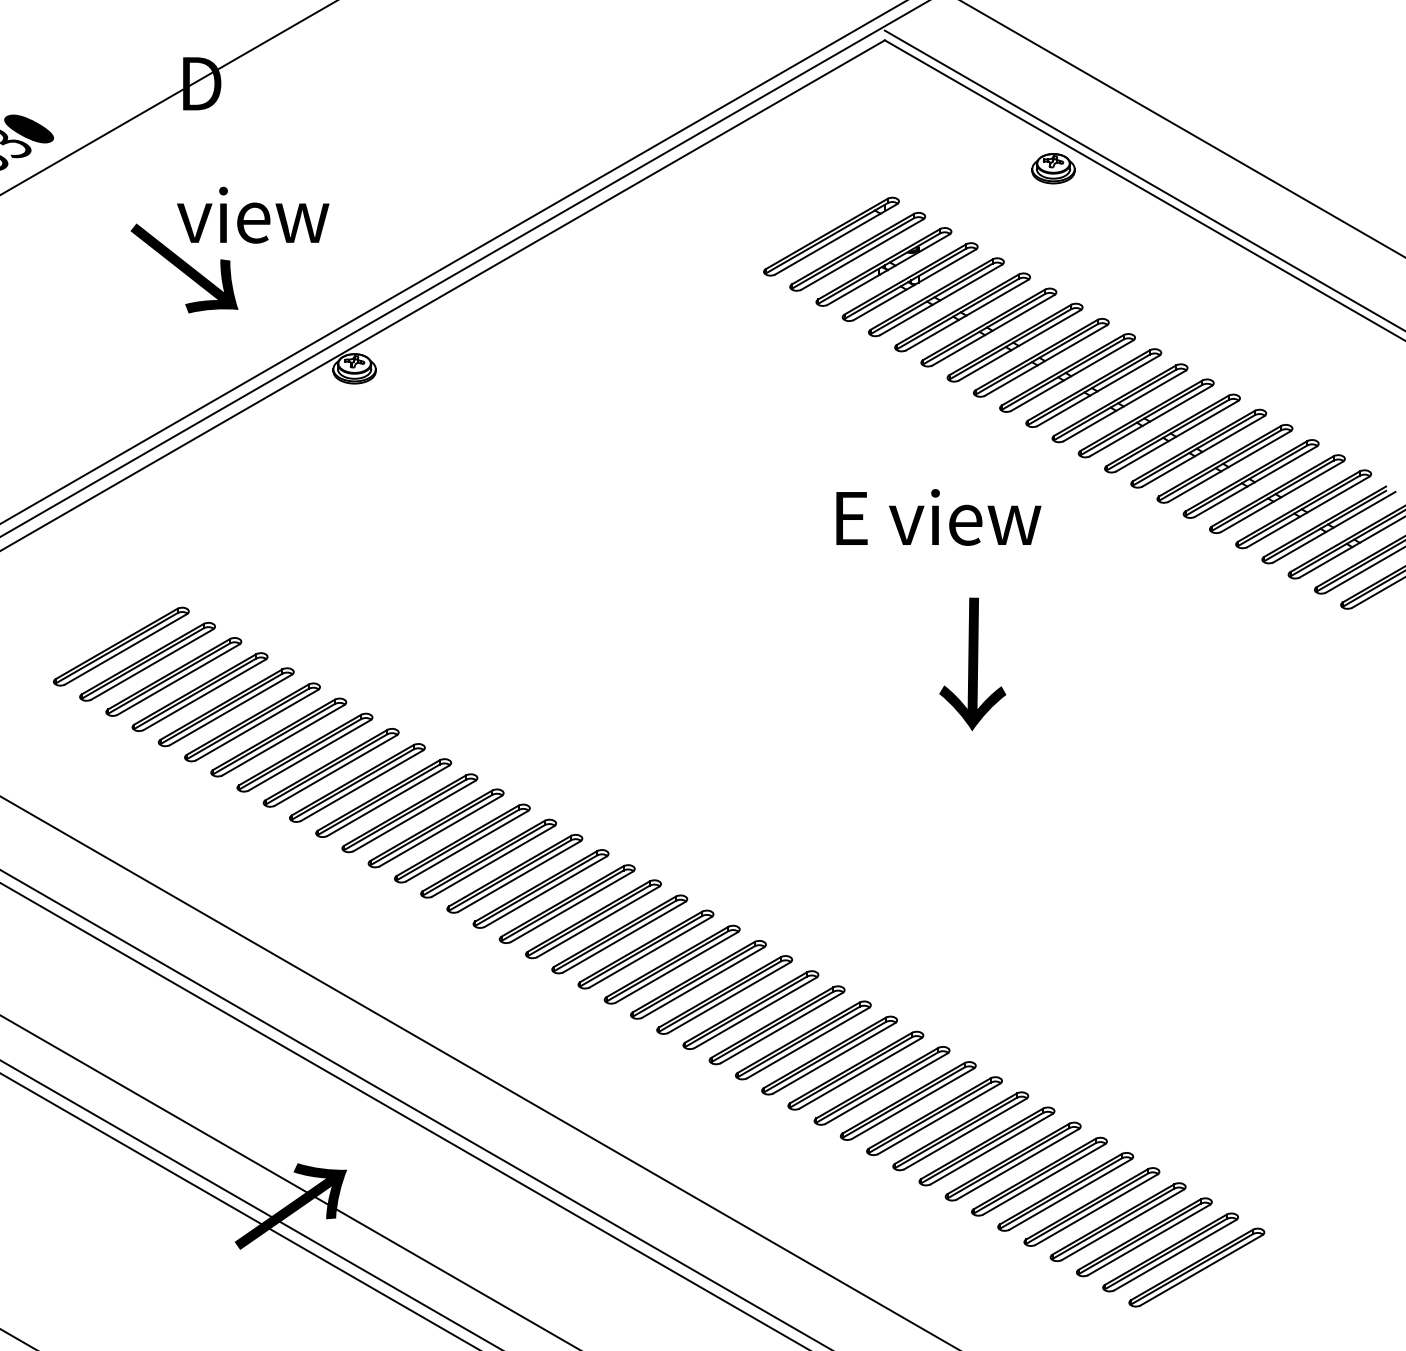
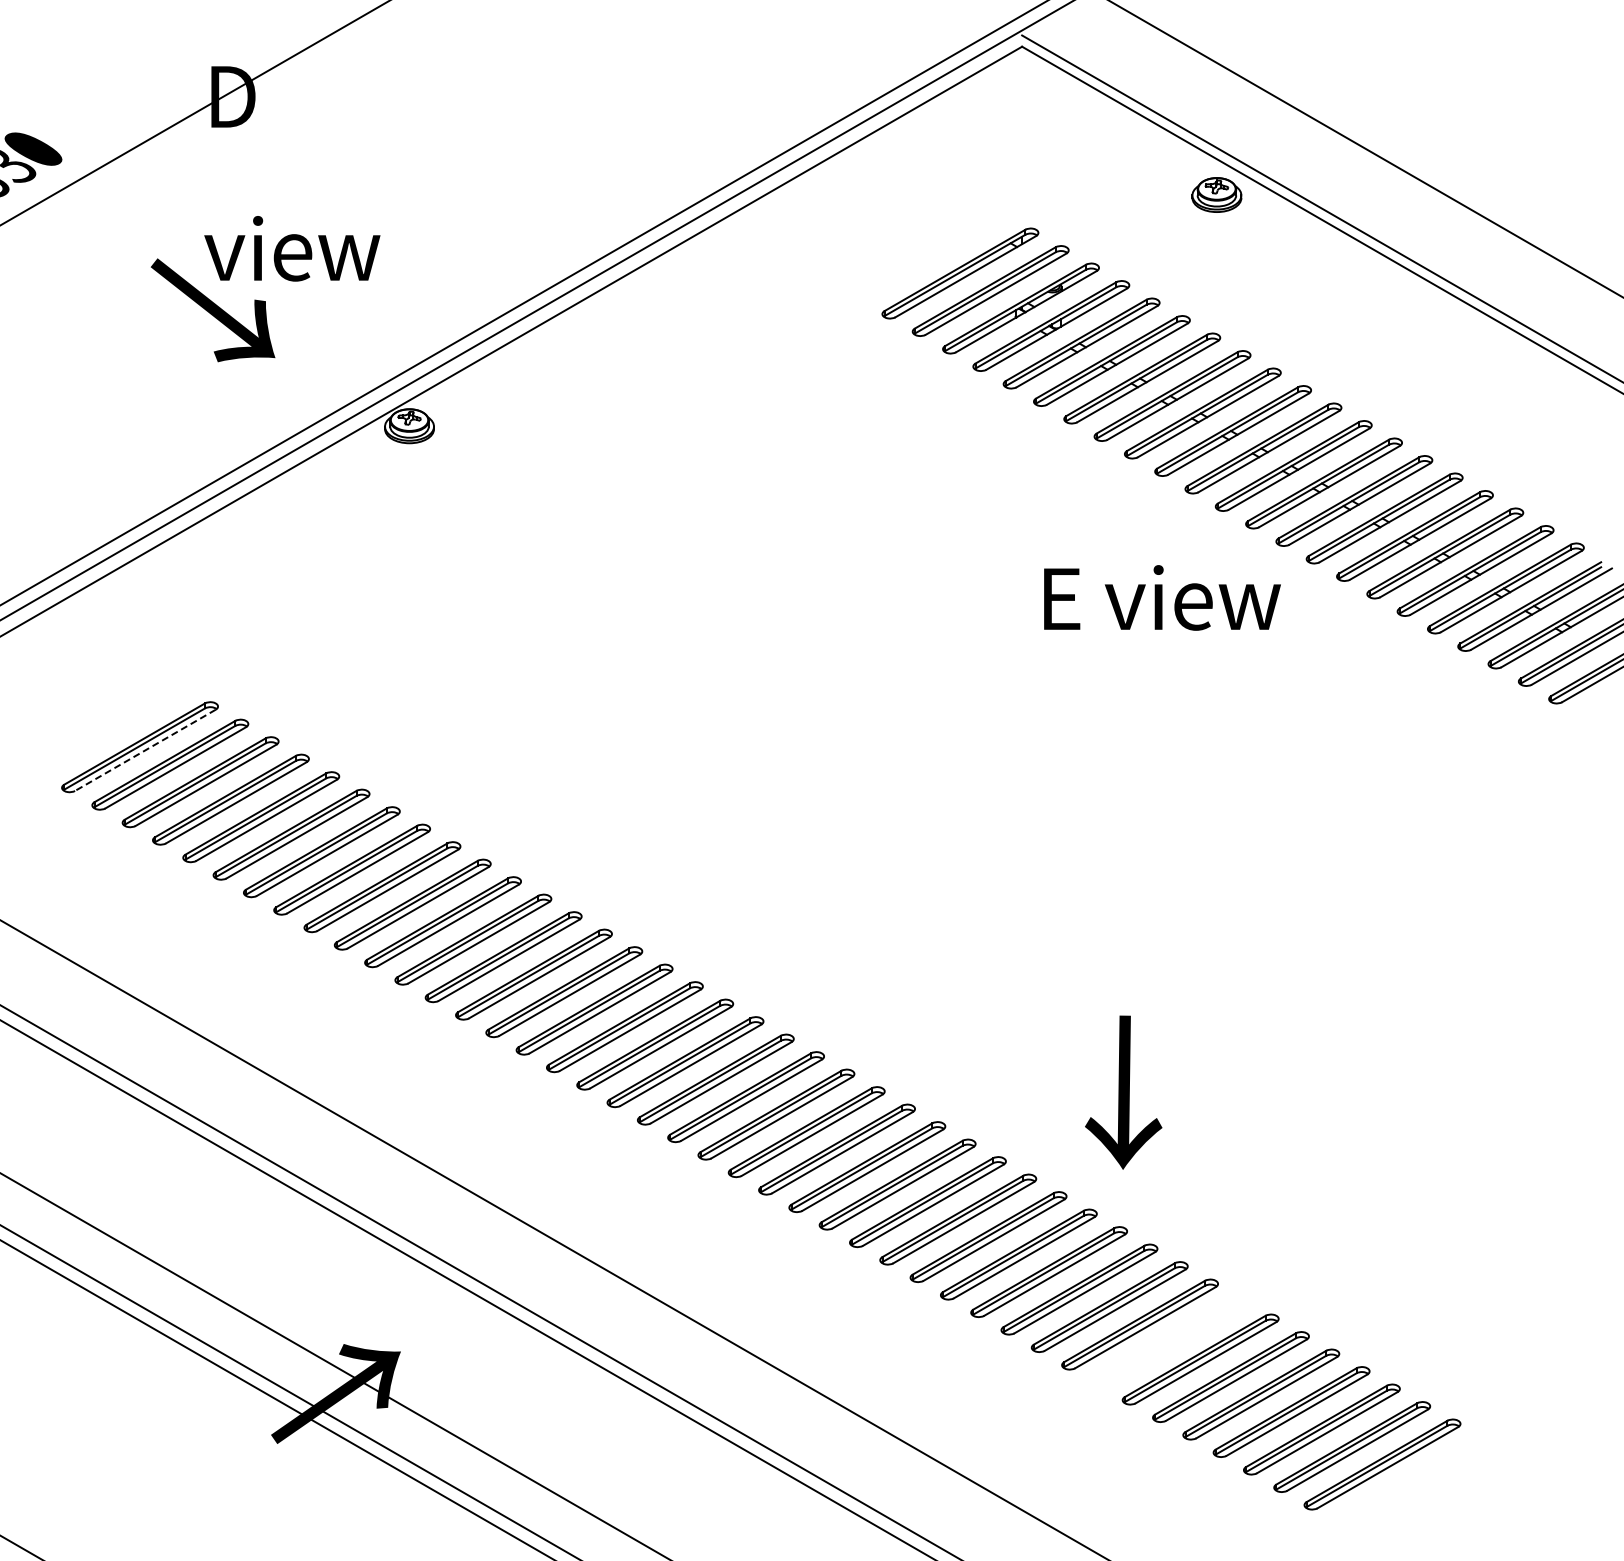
text: (938, 517) -> (1162, 597), moved
line: (126, 649) -> (145, 750), solid -> dashed
text: (972, 664) -> (1123, 1092), moved
part: (1013, 1161) -> (1170, 1341), removed

